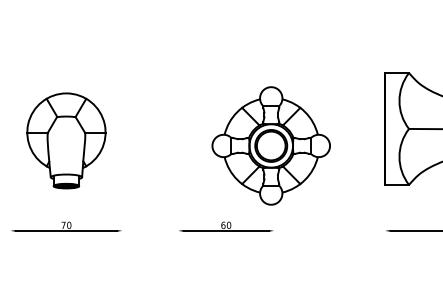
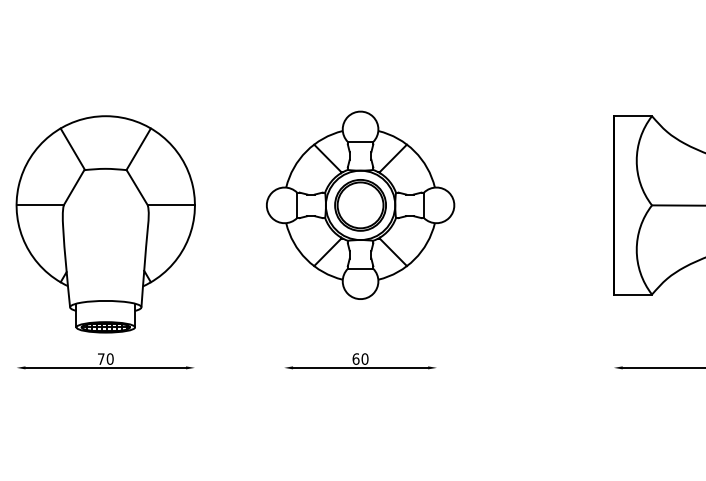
part: (66, 140) -> (105, 223), size x1.43
part: (270, 145) -> (359, 204), moved

